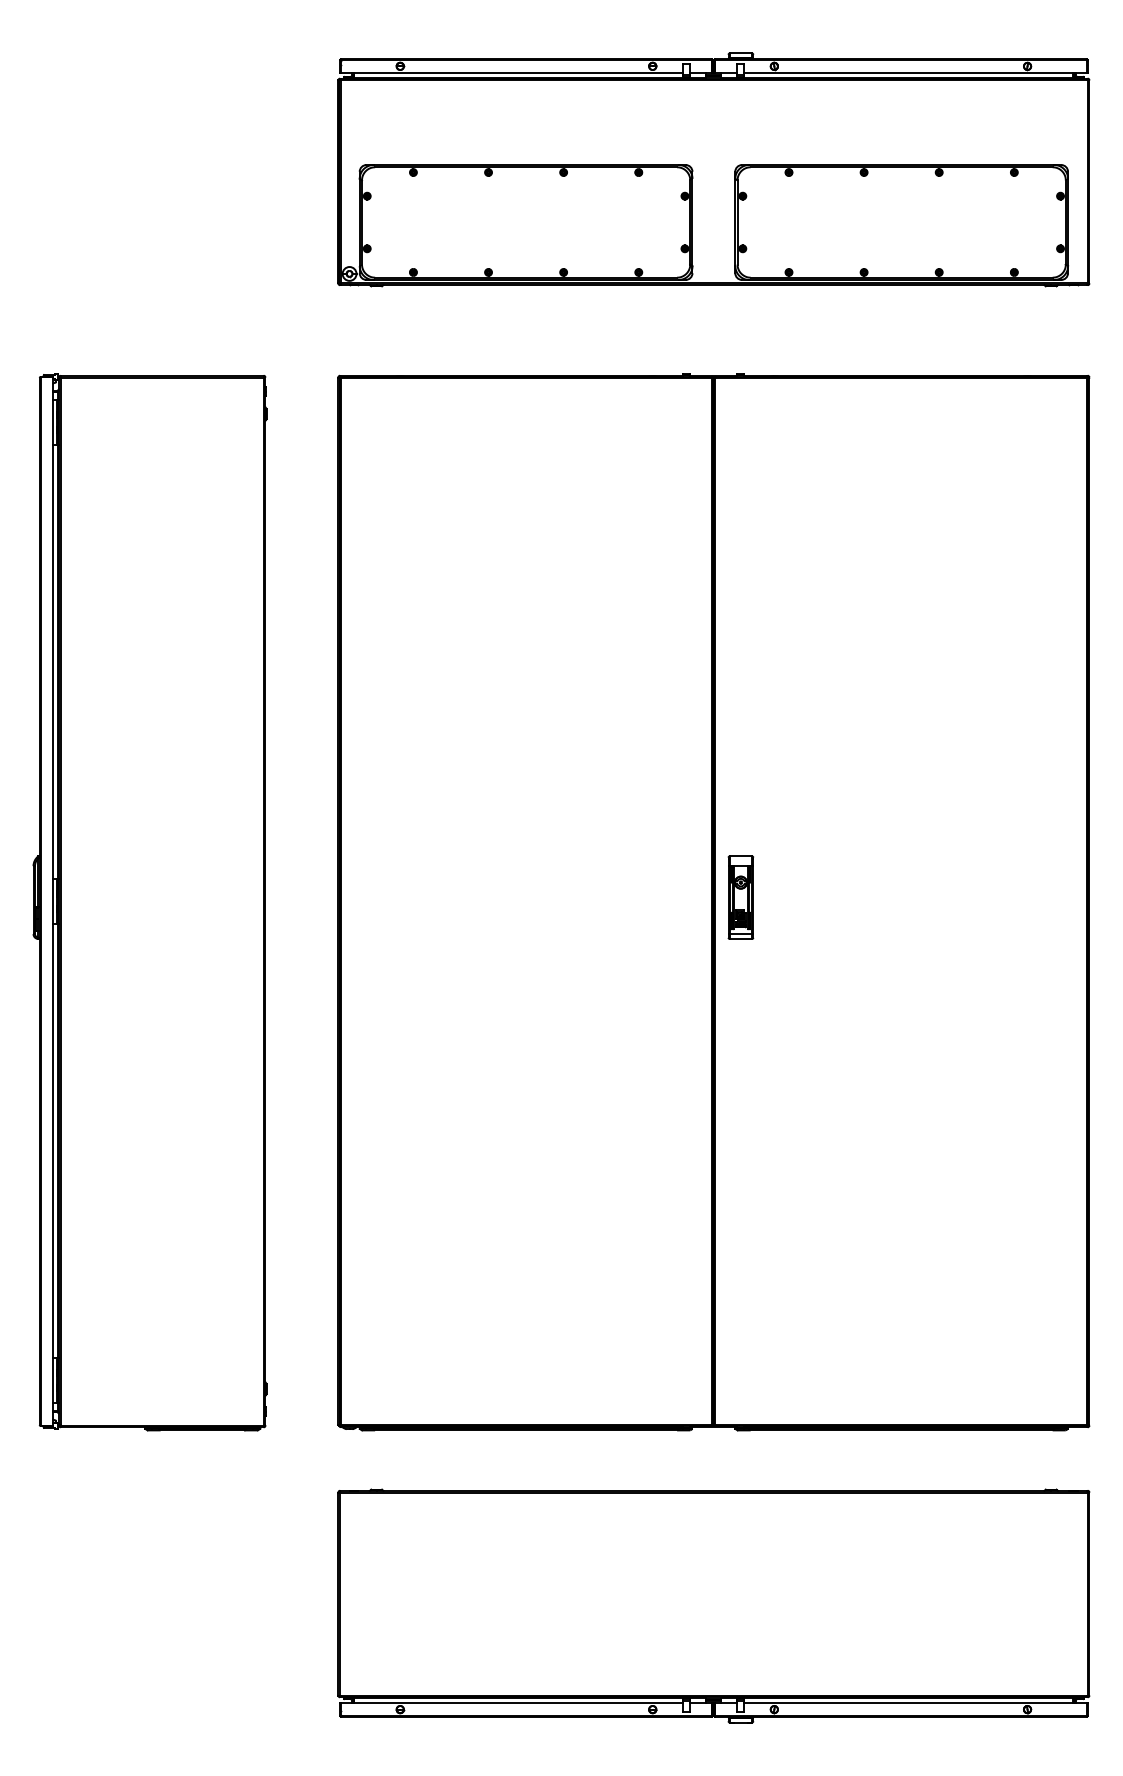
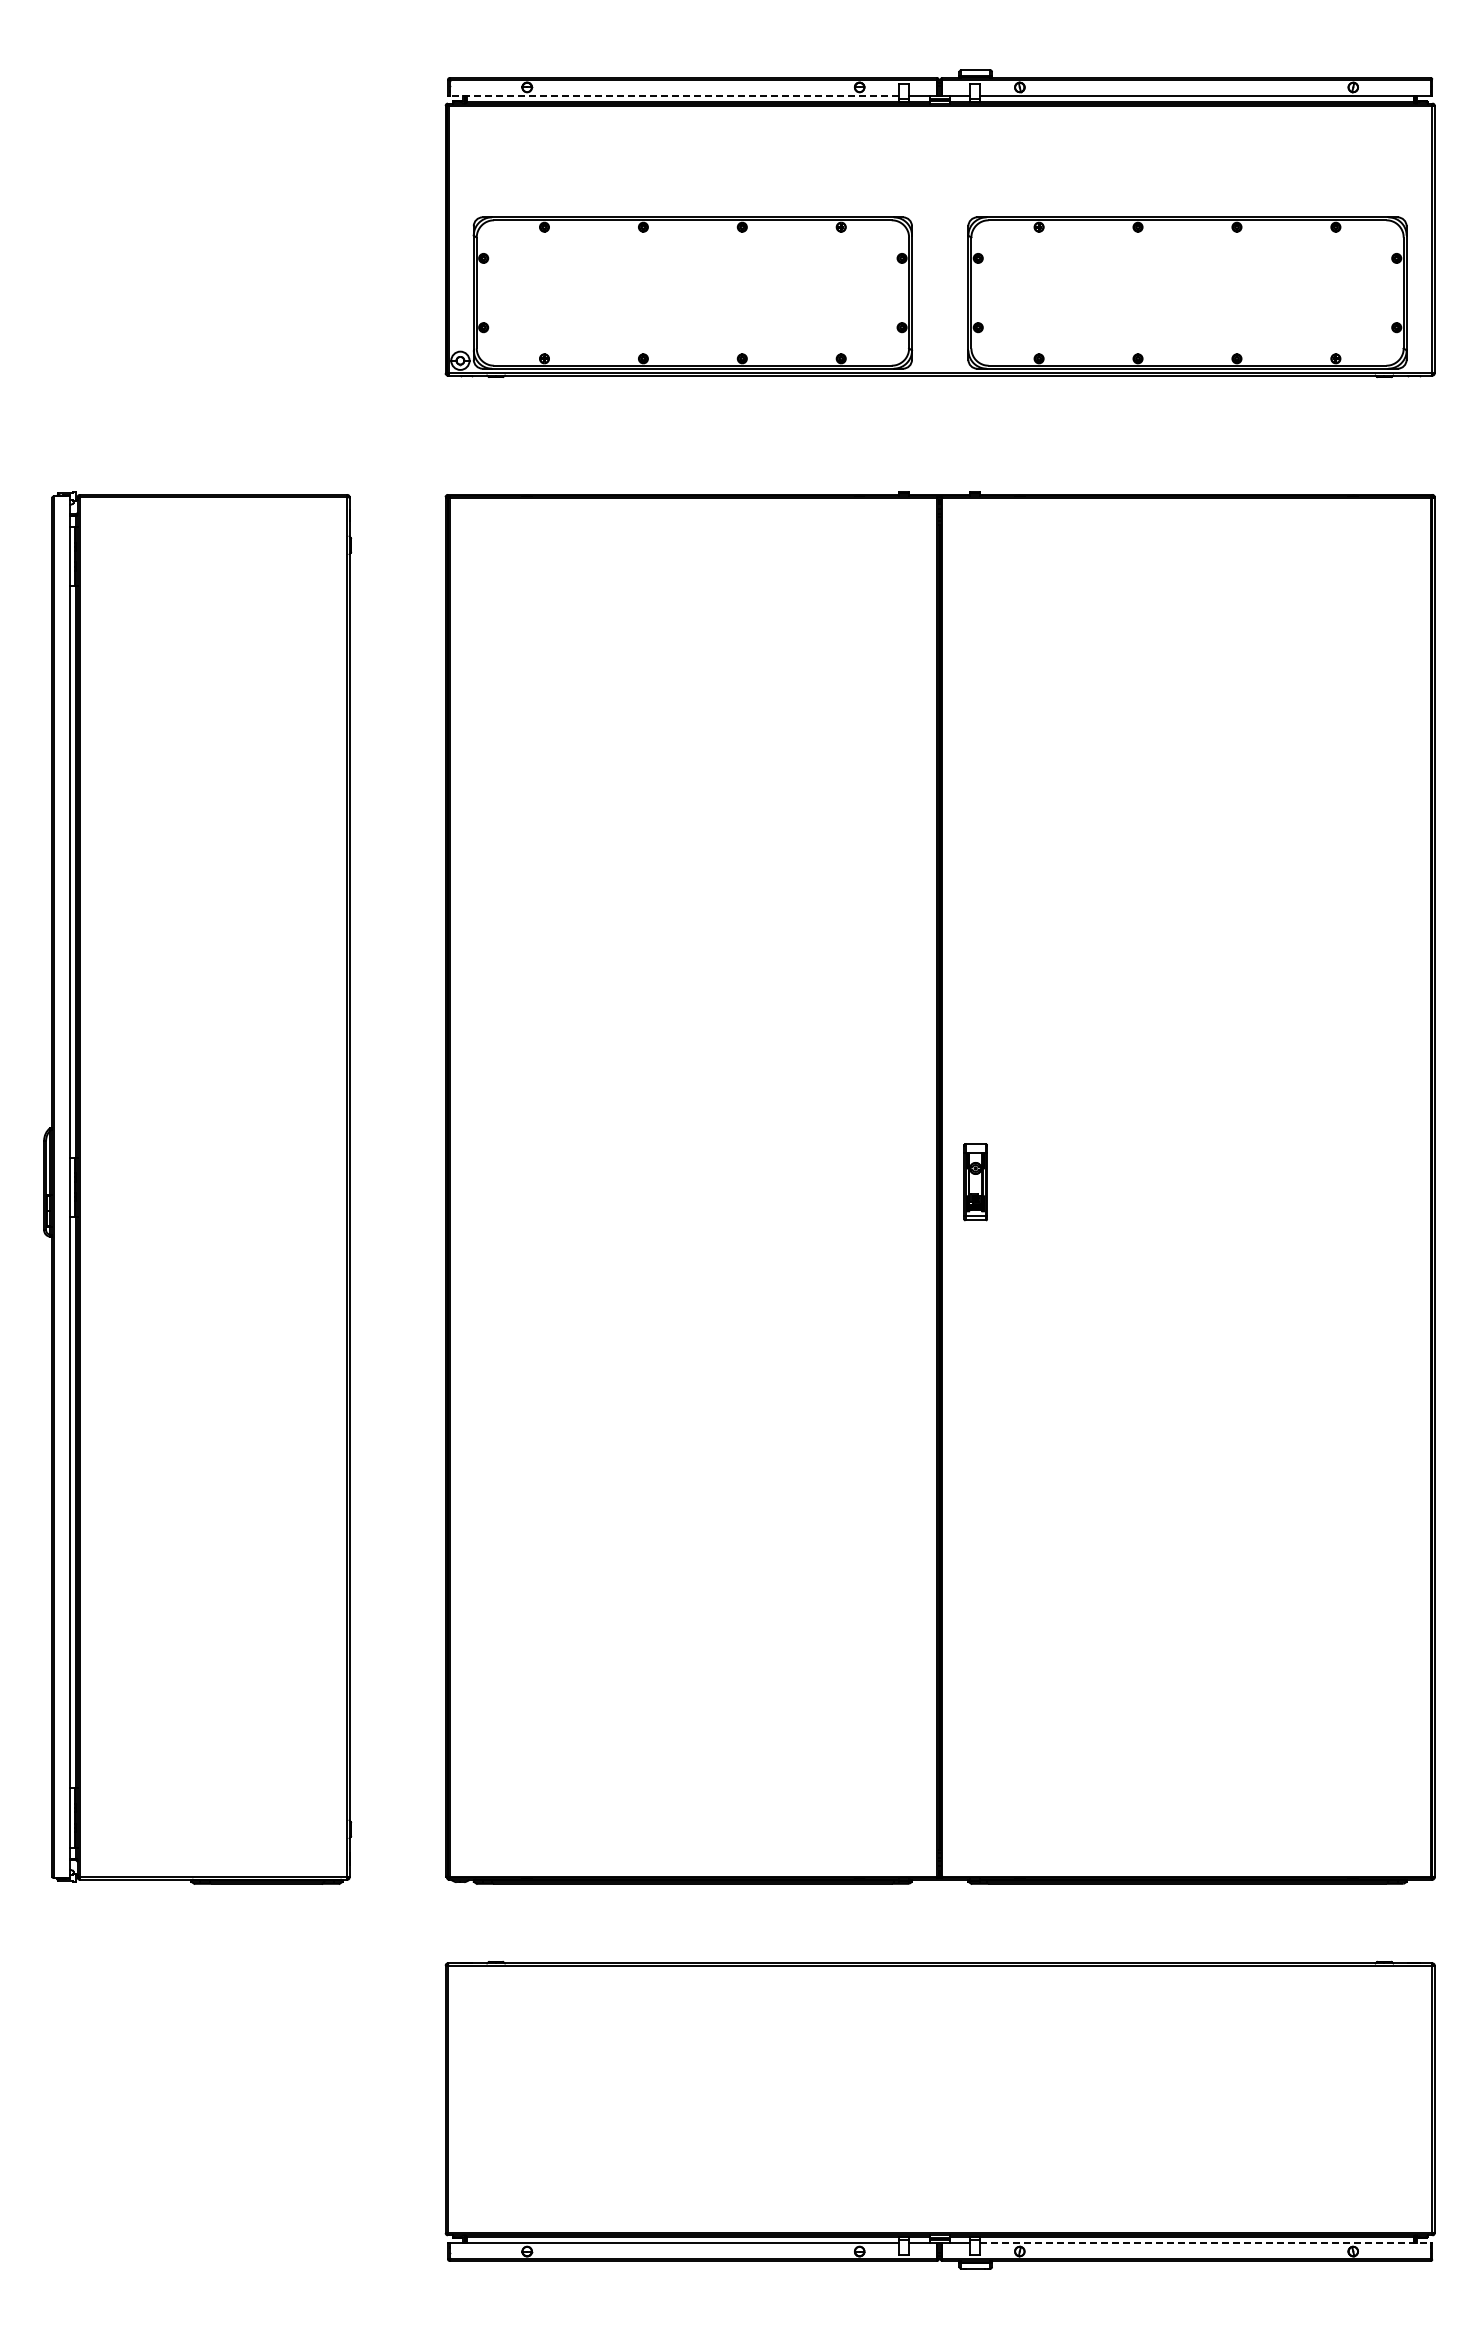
line: (512, 73) -> (674, 96), solid -> dashed
part: (740, 897) -> (975, 1182), size x0.7
line: (916, 1702) -> (1206, 2242), solid -> dashed

